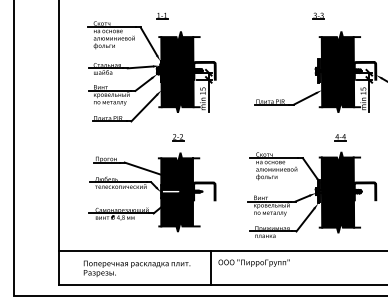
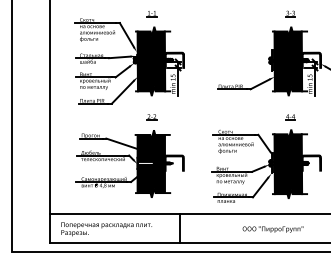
part: (318, 15) -> (290, 13), moved
part: (162, 16) -> (152, 13), moved
text: (253, 262) -> (272, 228), moved
text: (136, 268) -> (106, 228), moved

